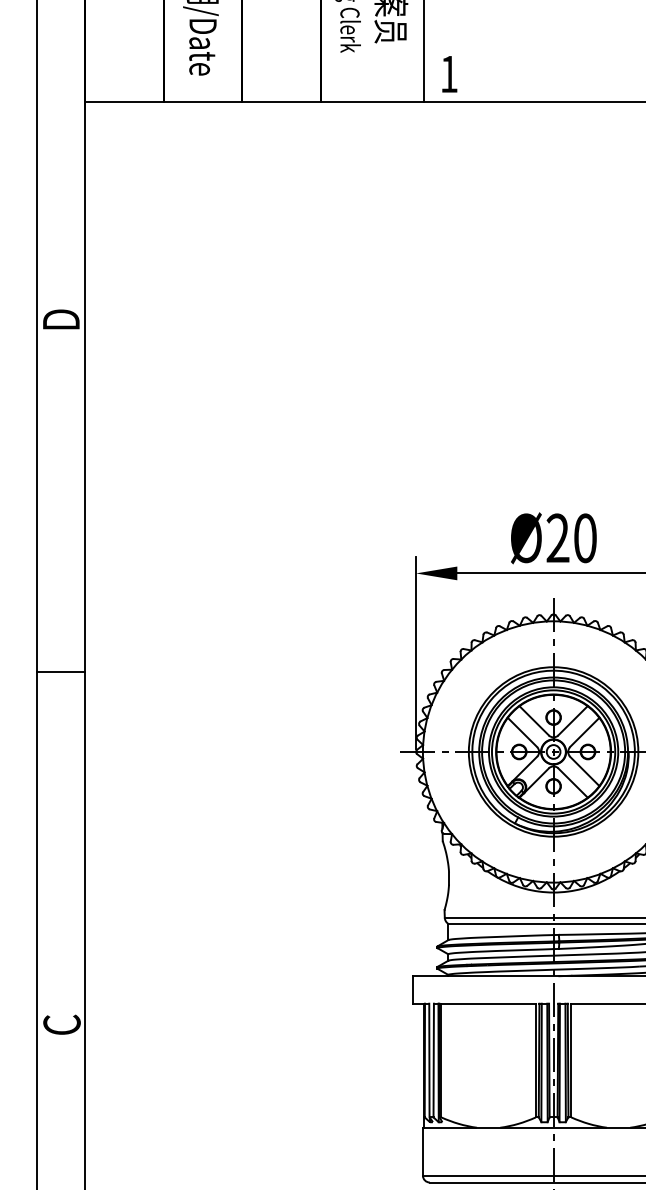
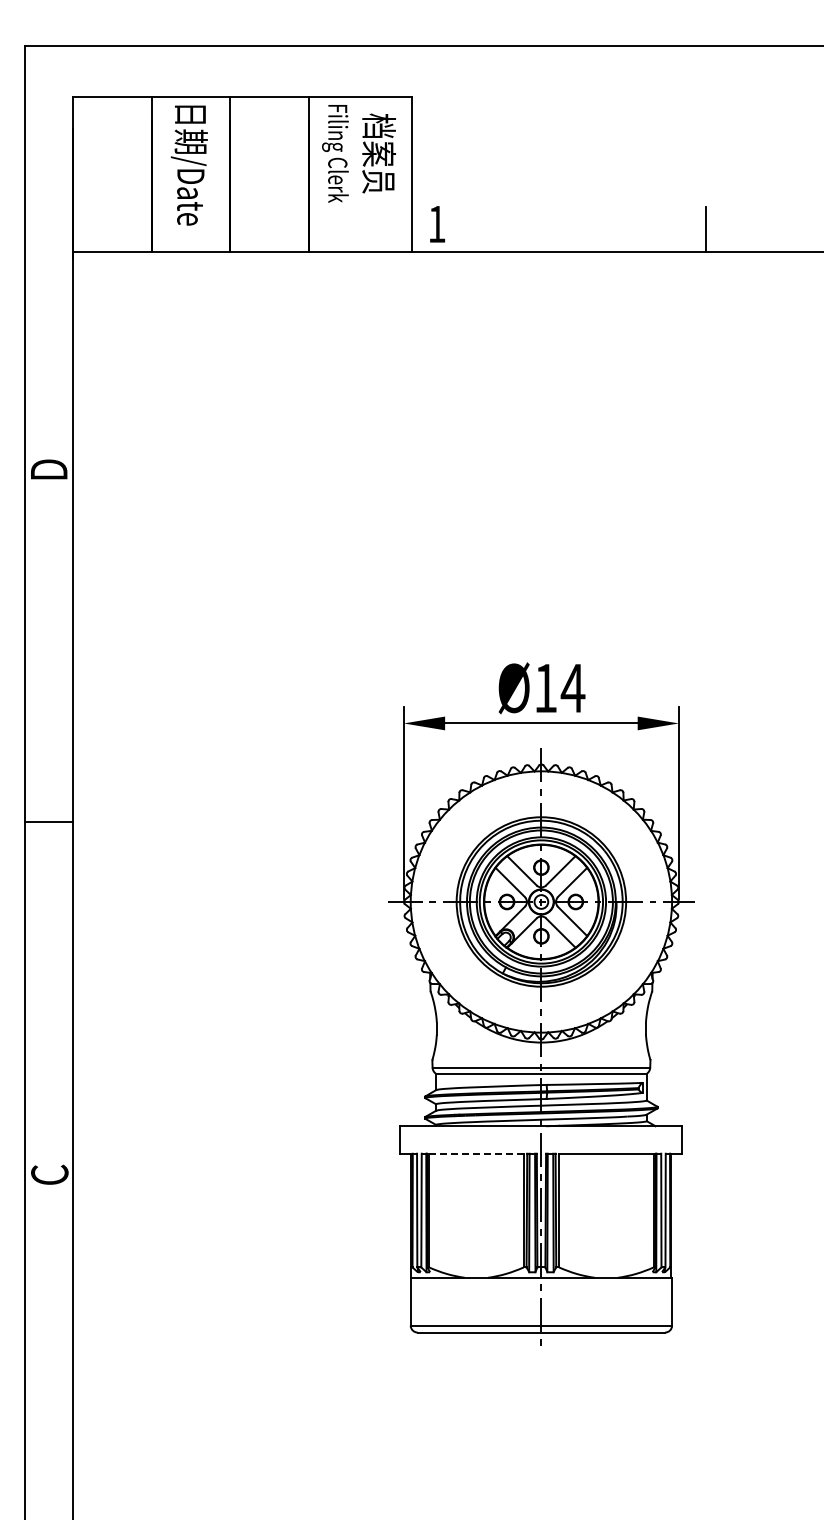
text: (571, 538) -> (559, 688), Ø20 -> Ø14
line: (488, 1003) -> (476, 1153), solid -> dashed

